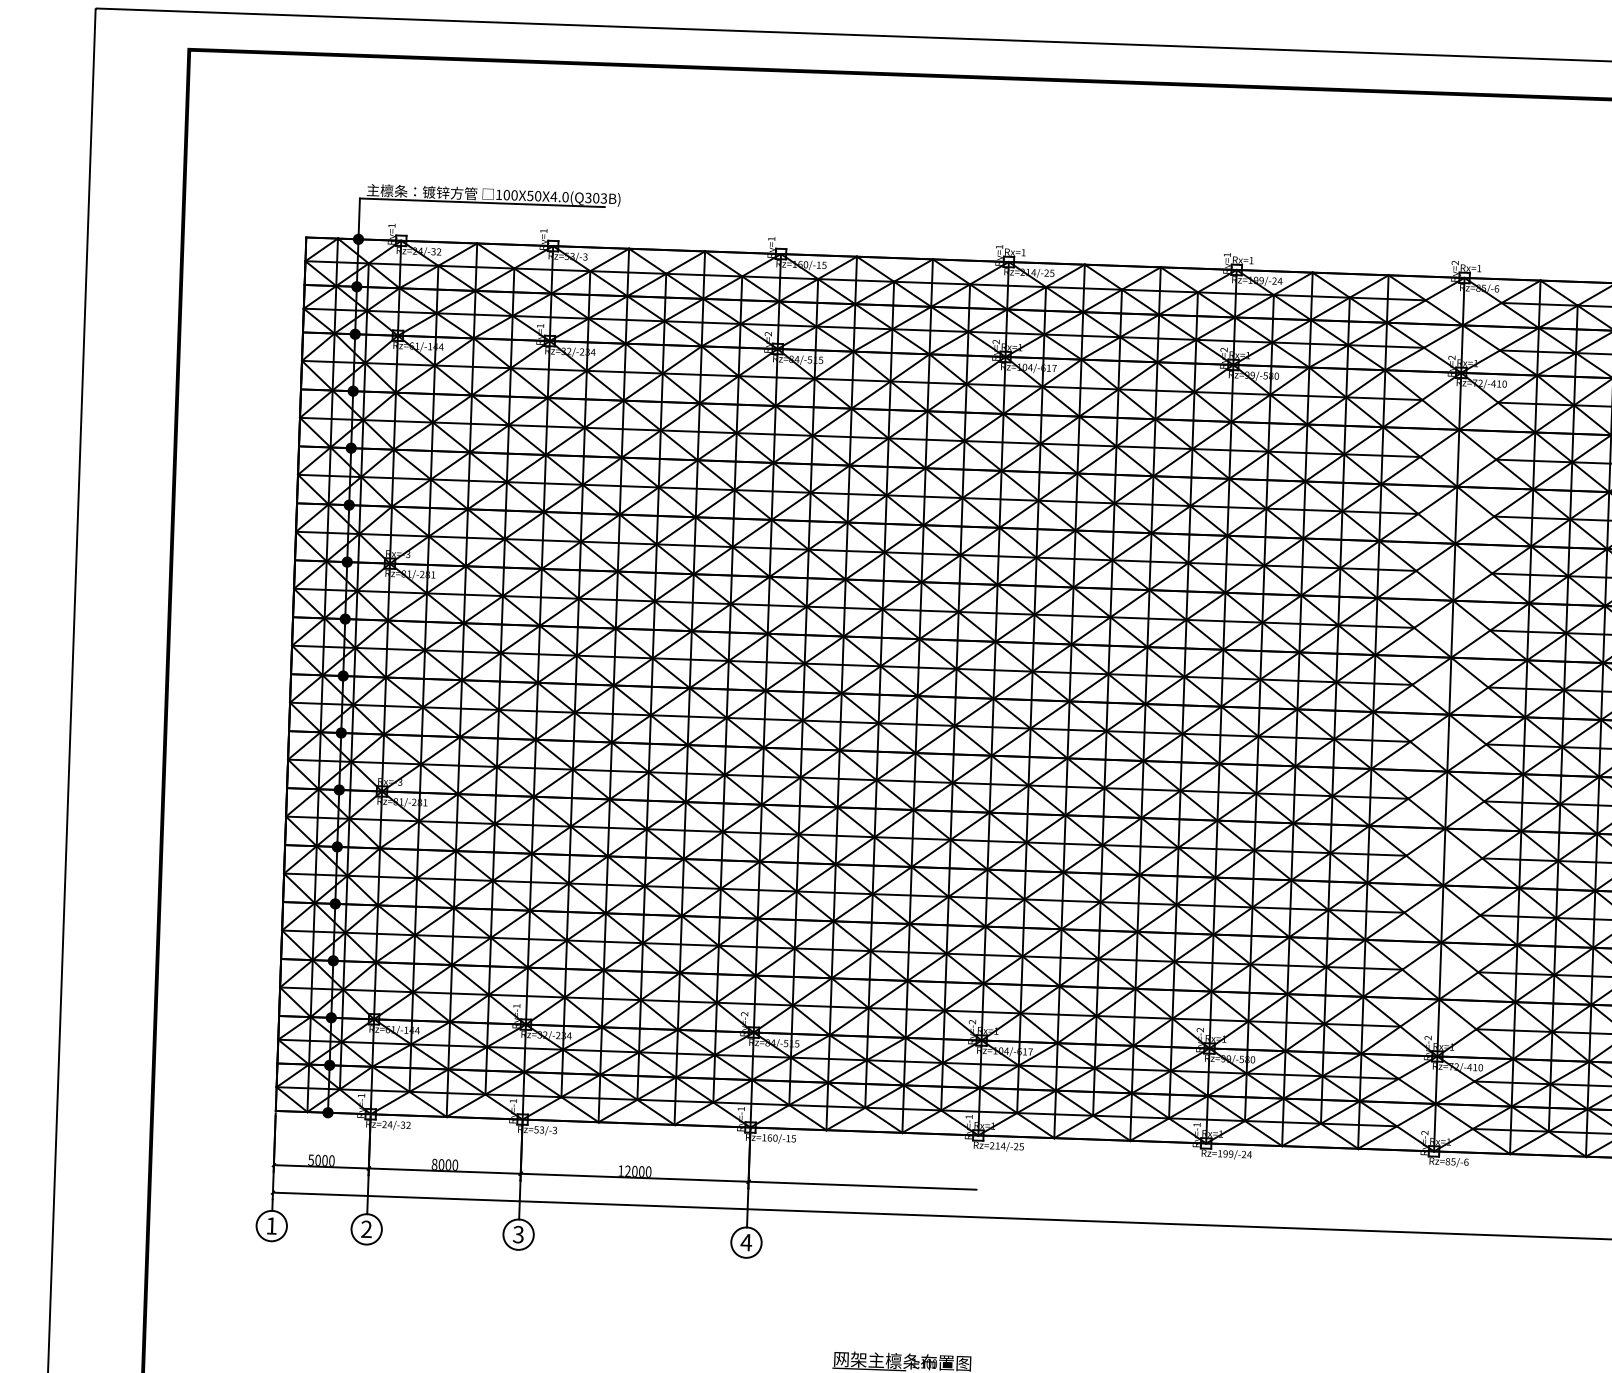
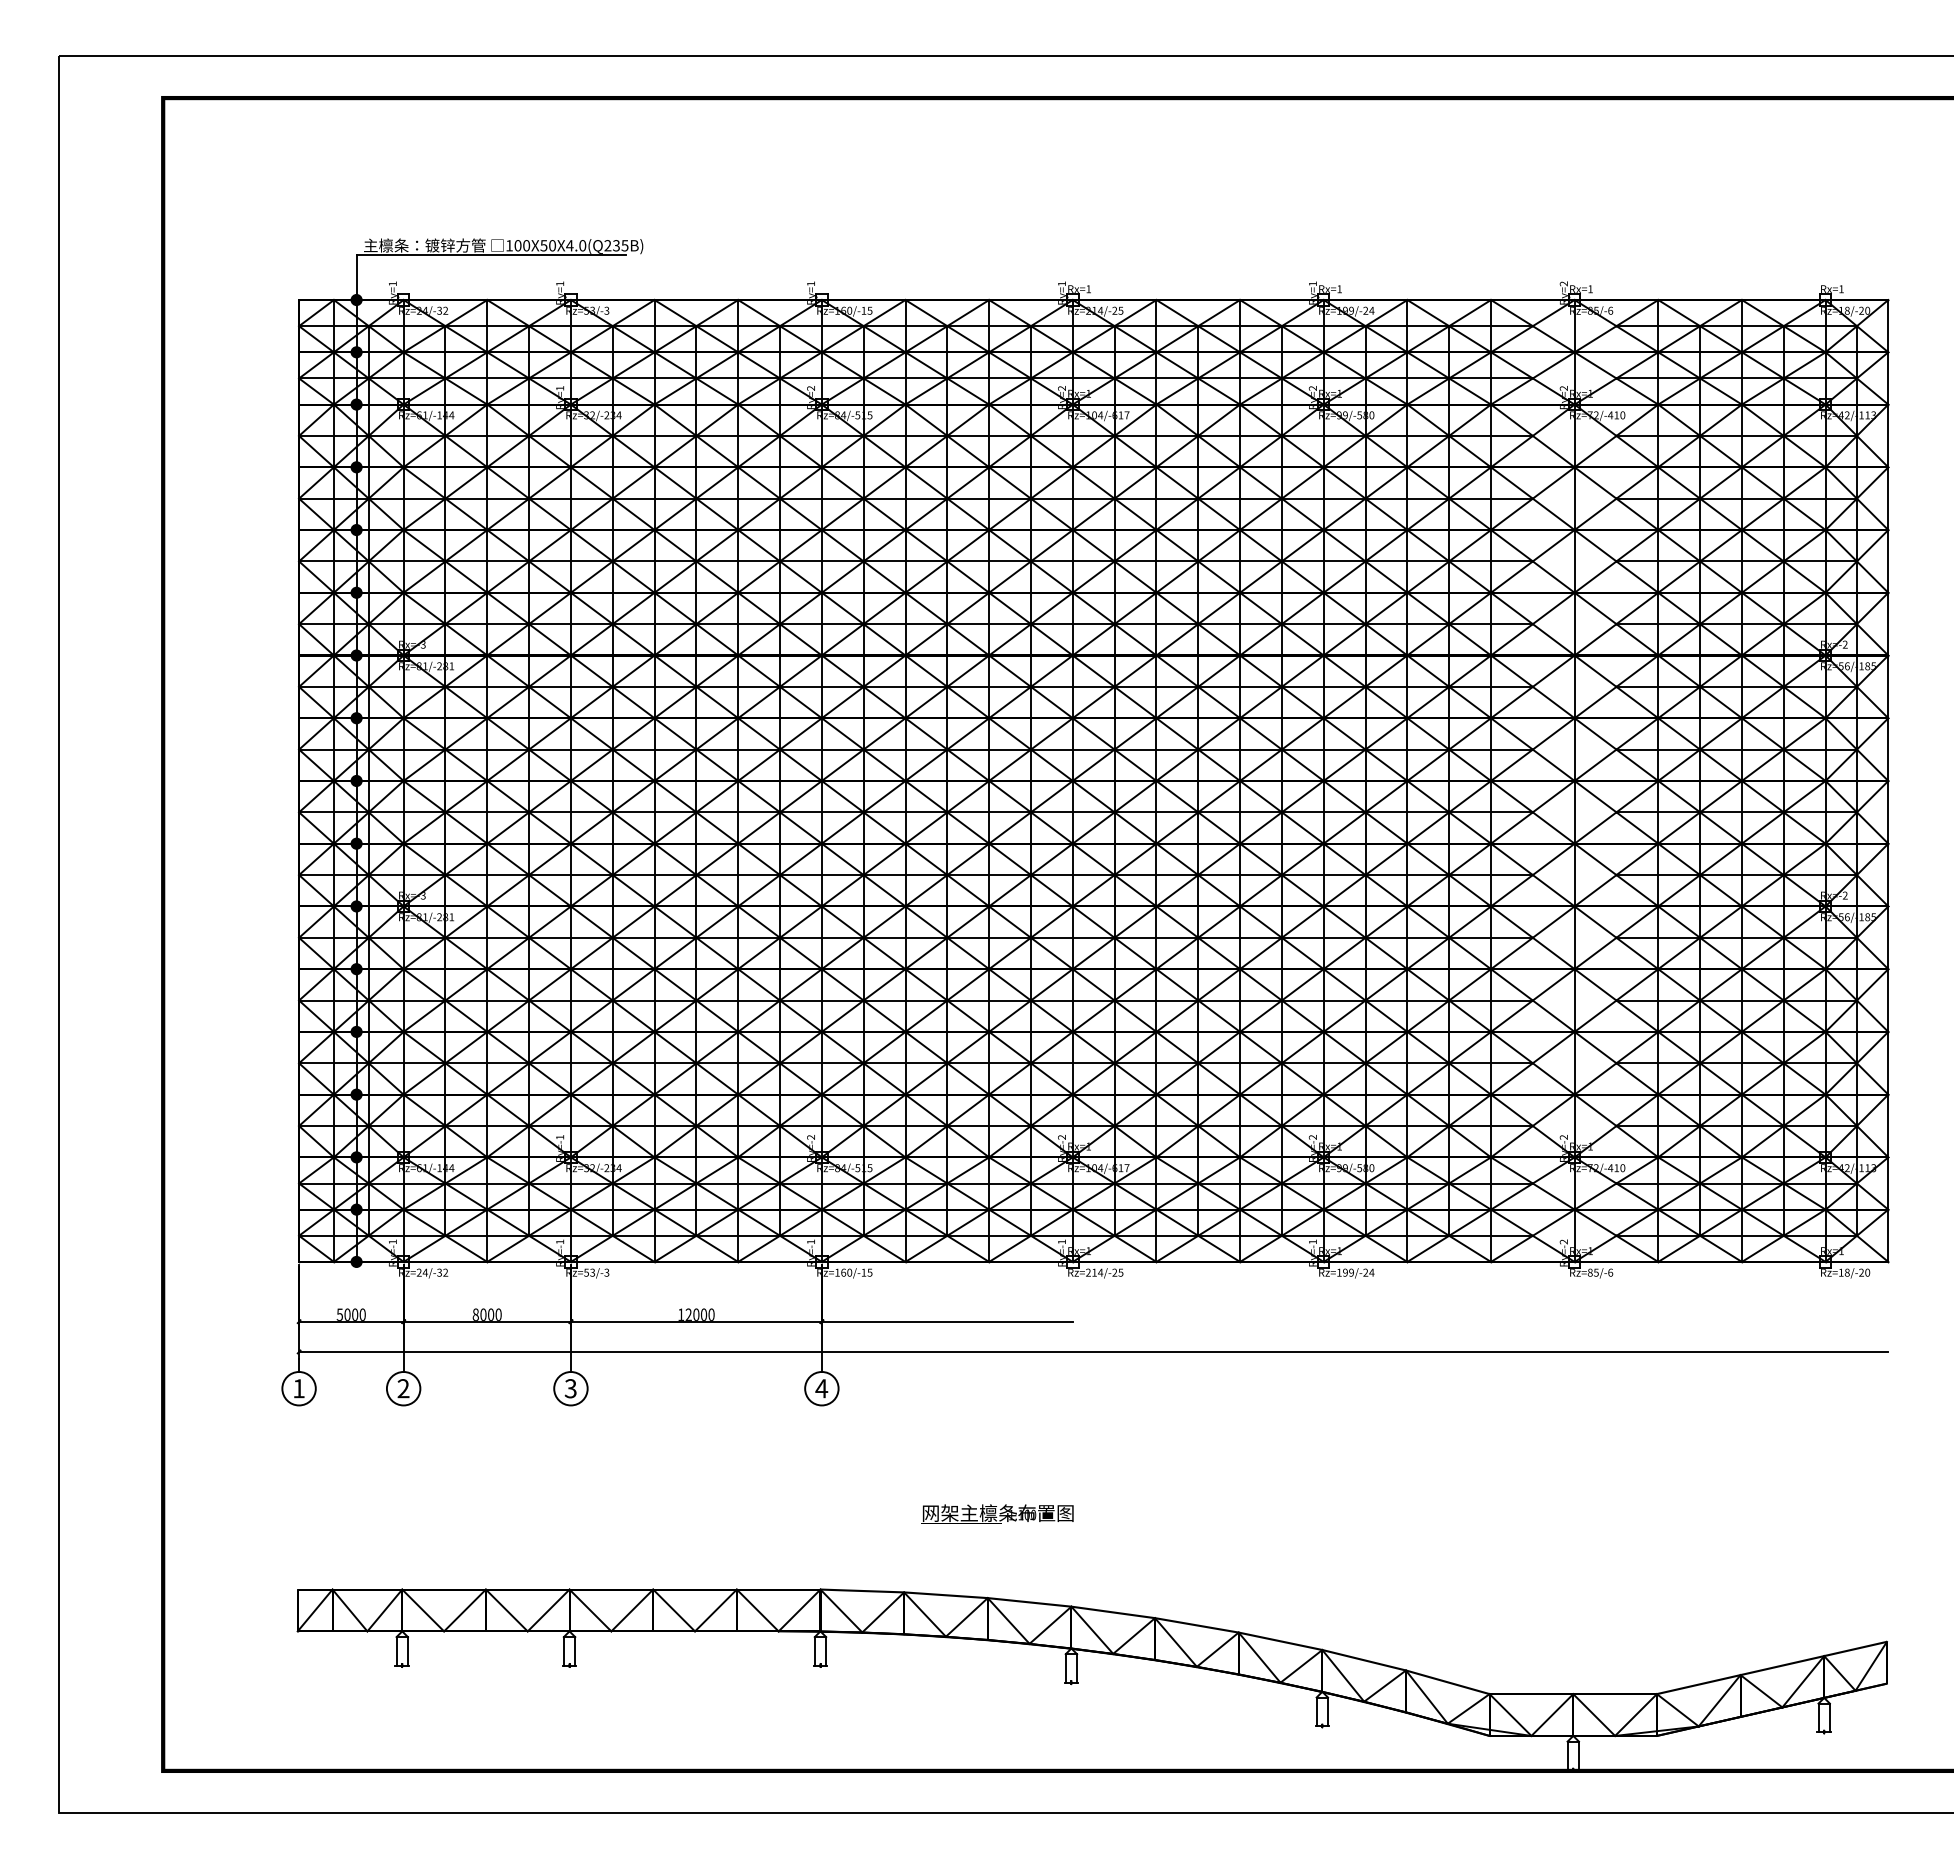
text: (596, 198) -> (616, 245), 100X50X4.0(Q303B) -> 100X50X4.0(Q235B)

